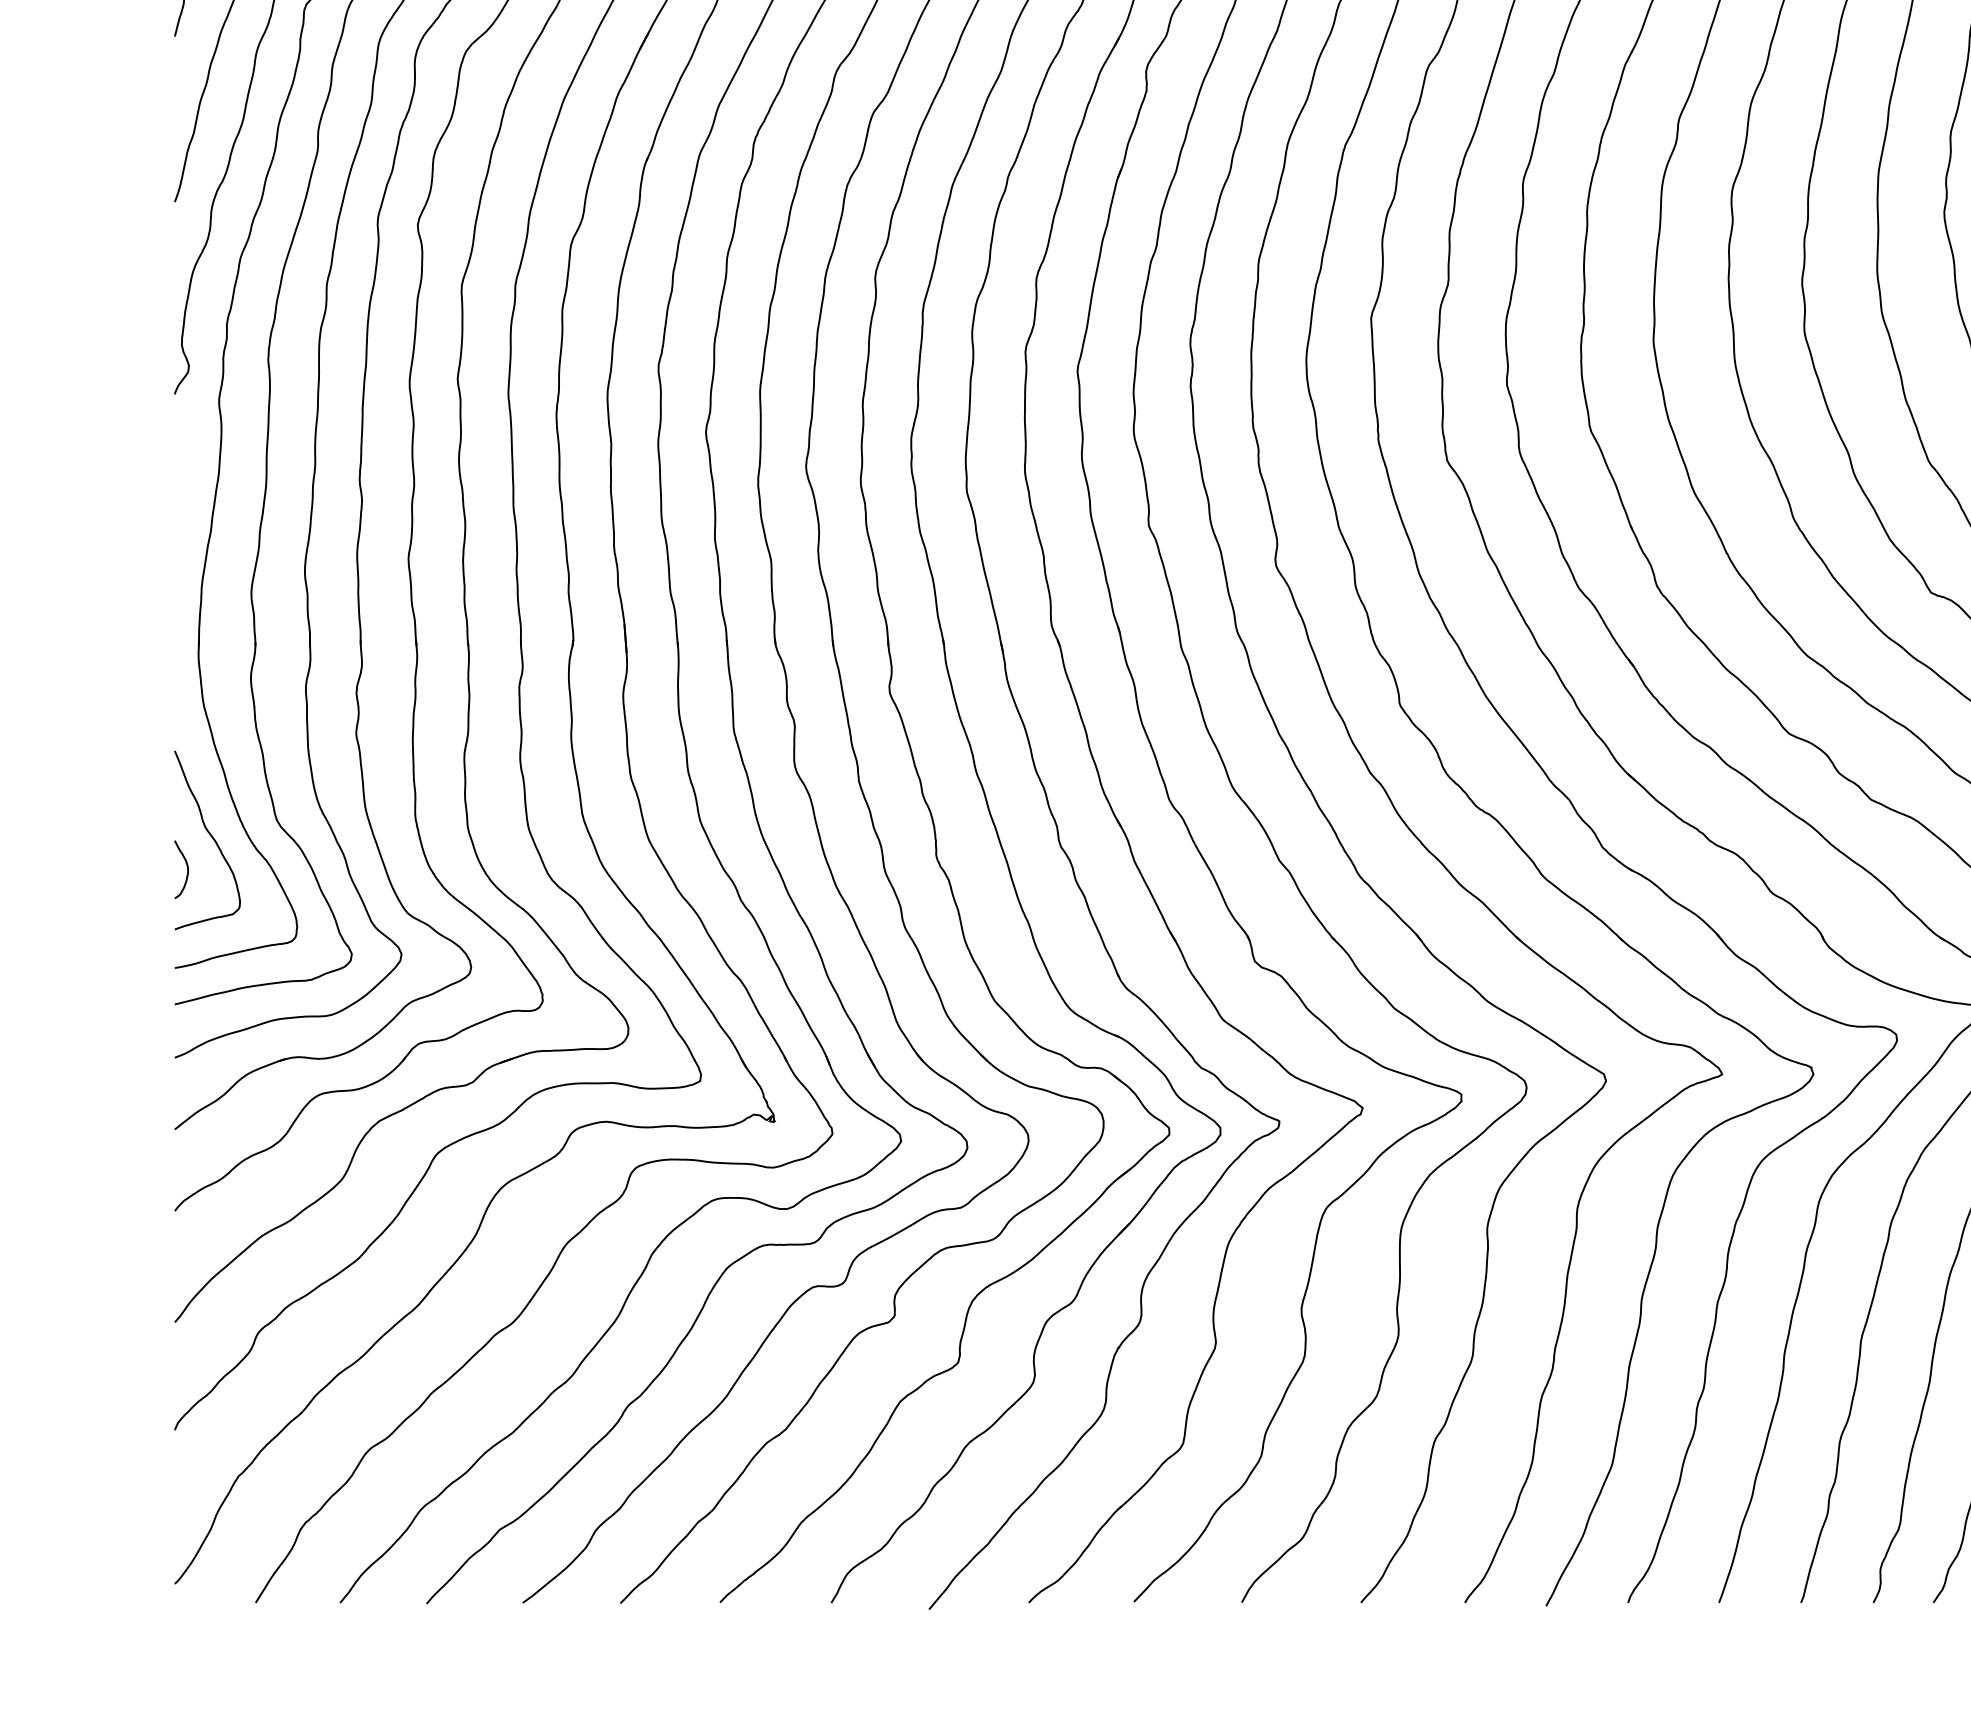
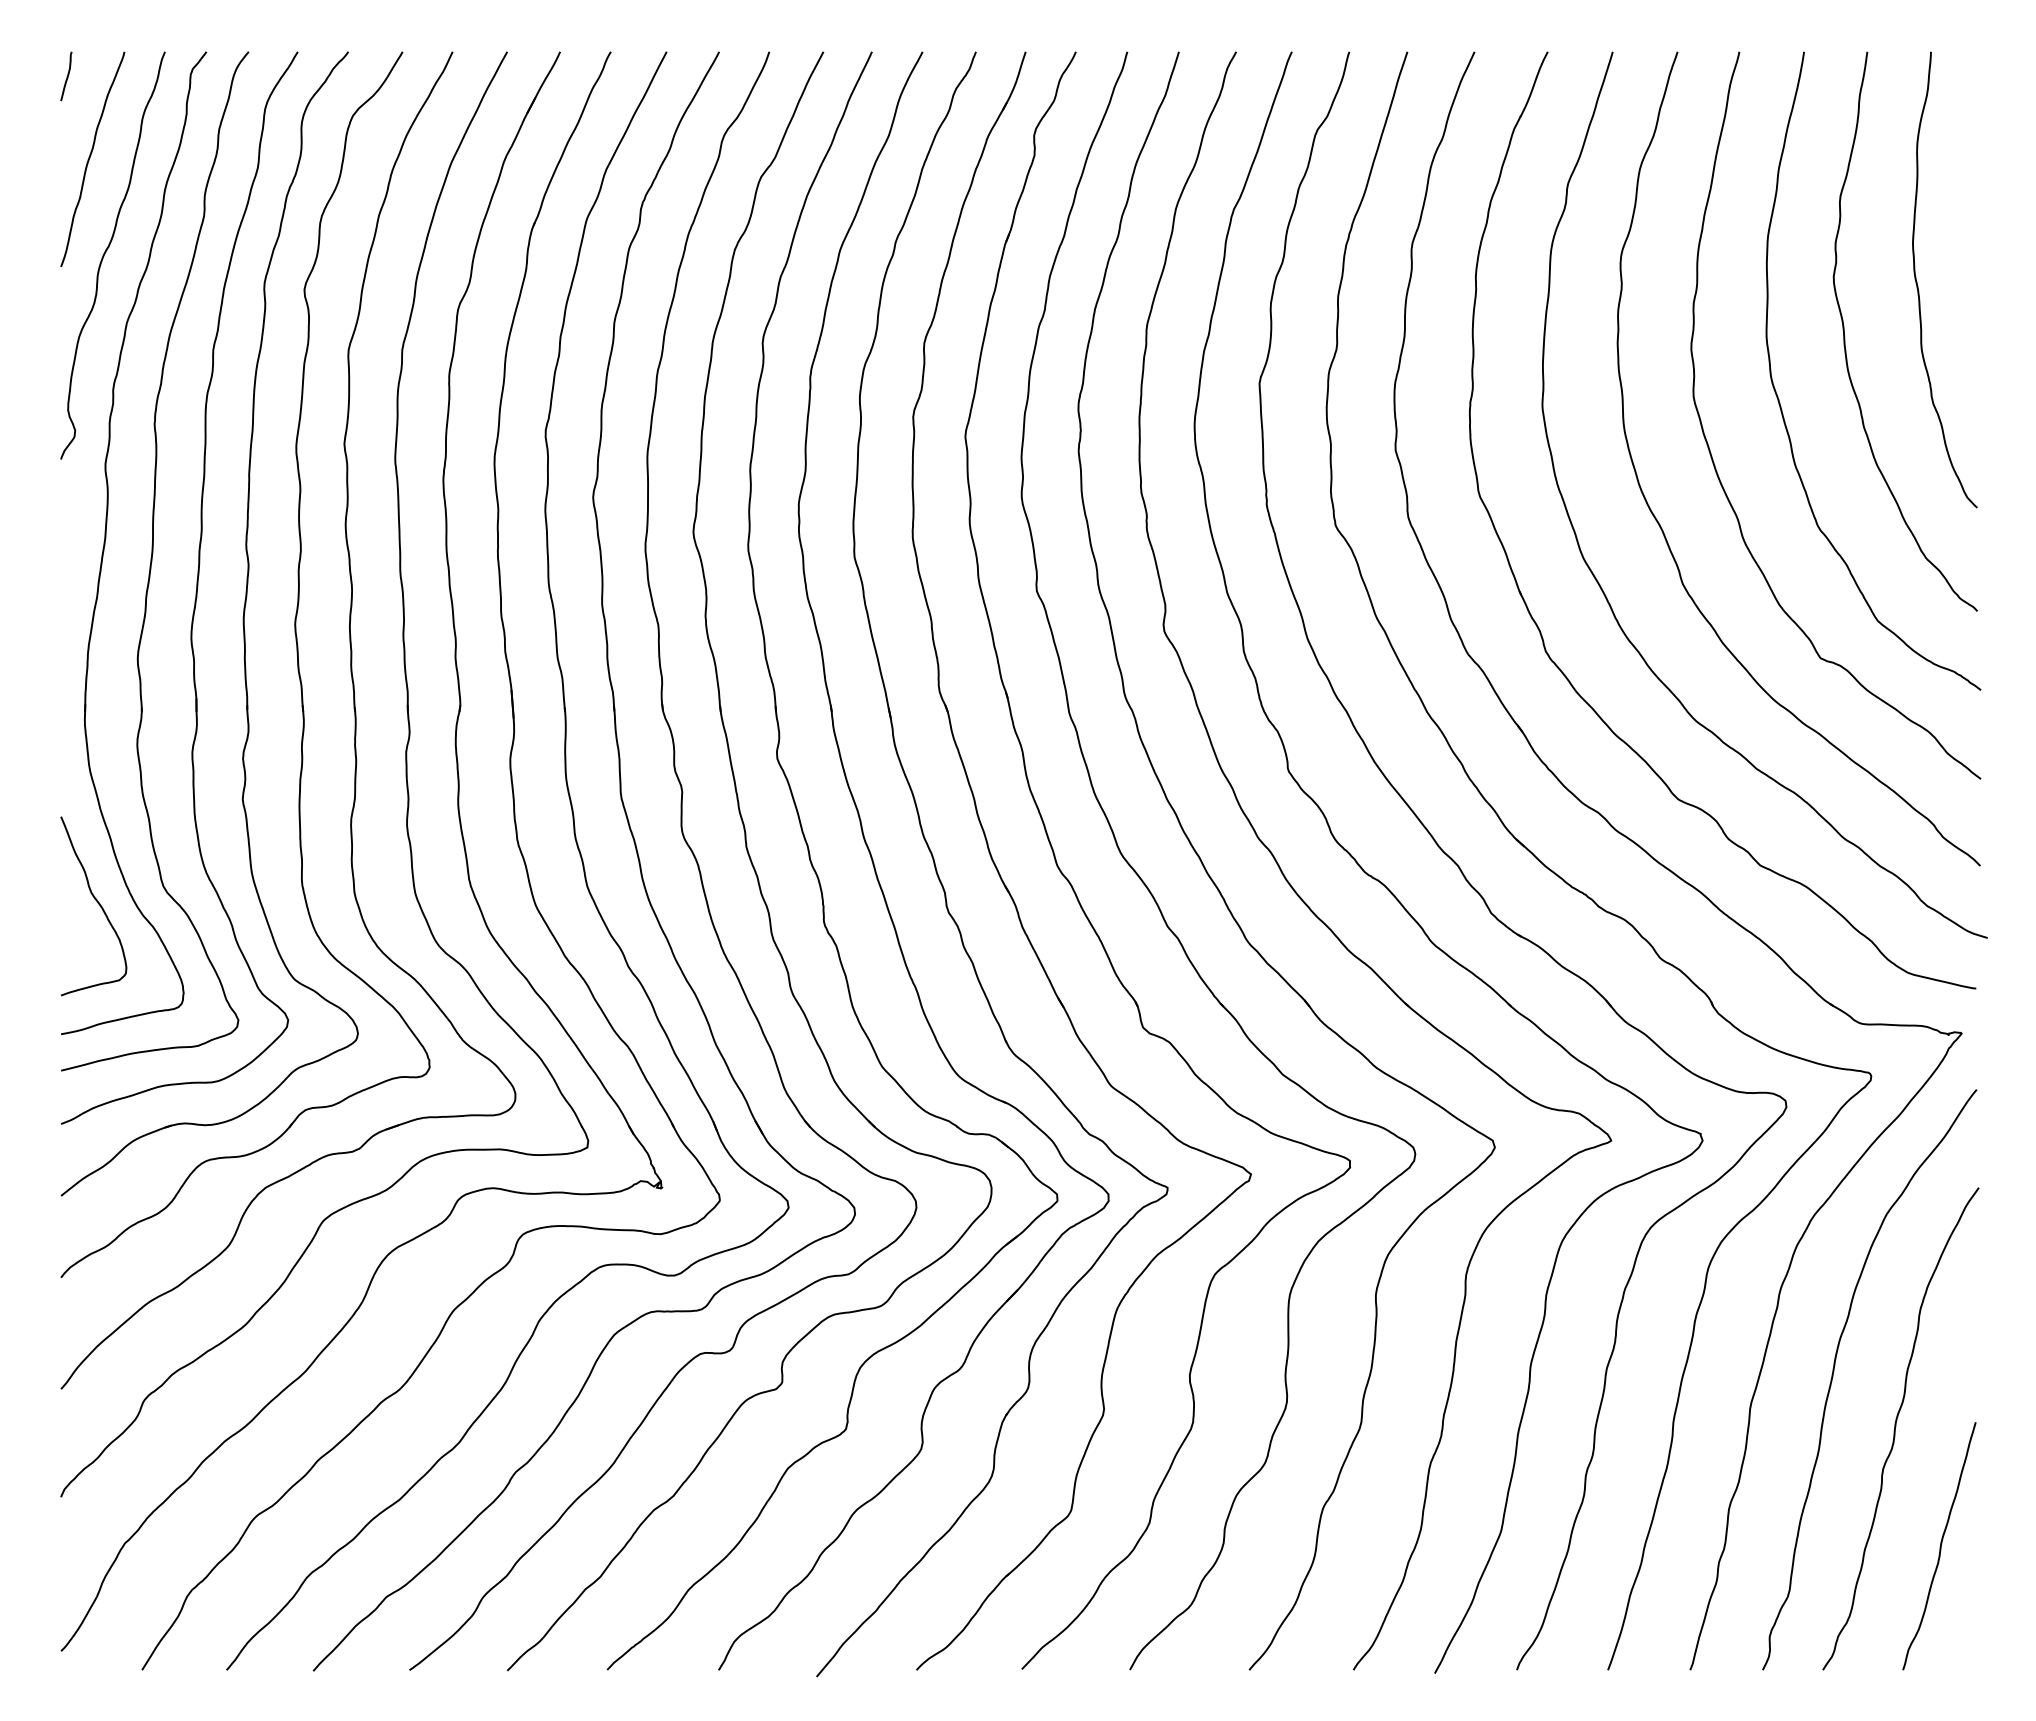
curve: (187, 869) -> (73, 935), removed

